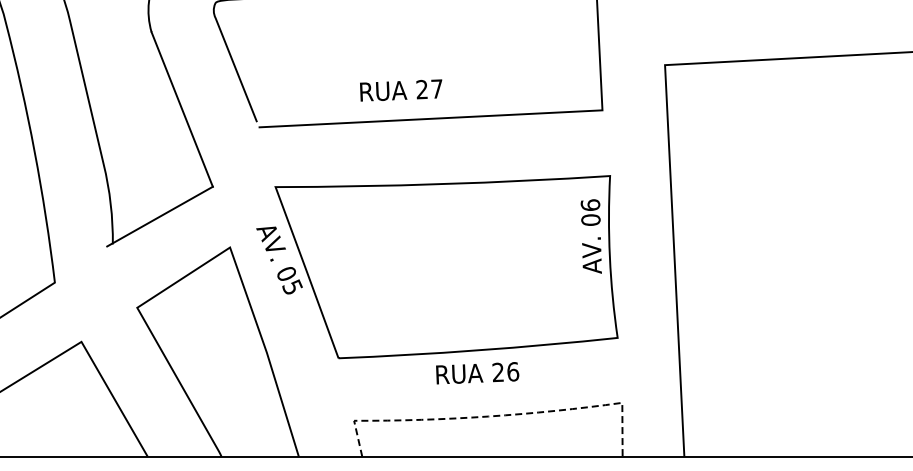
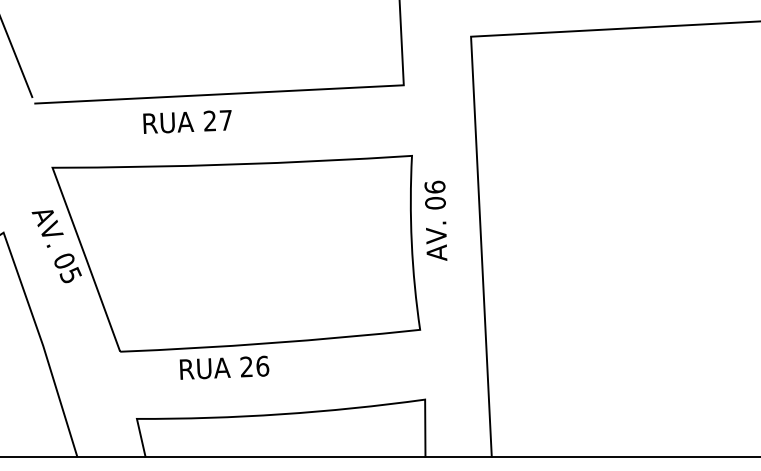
text: (401, 90) -> (187, 121), moved
text: (590, 236) -> (435, 220), moved
text: (477, 373) -> (224, 368), moved
line: (496, 415) -> (289, 413), dashed -> solid

